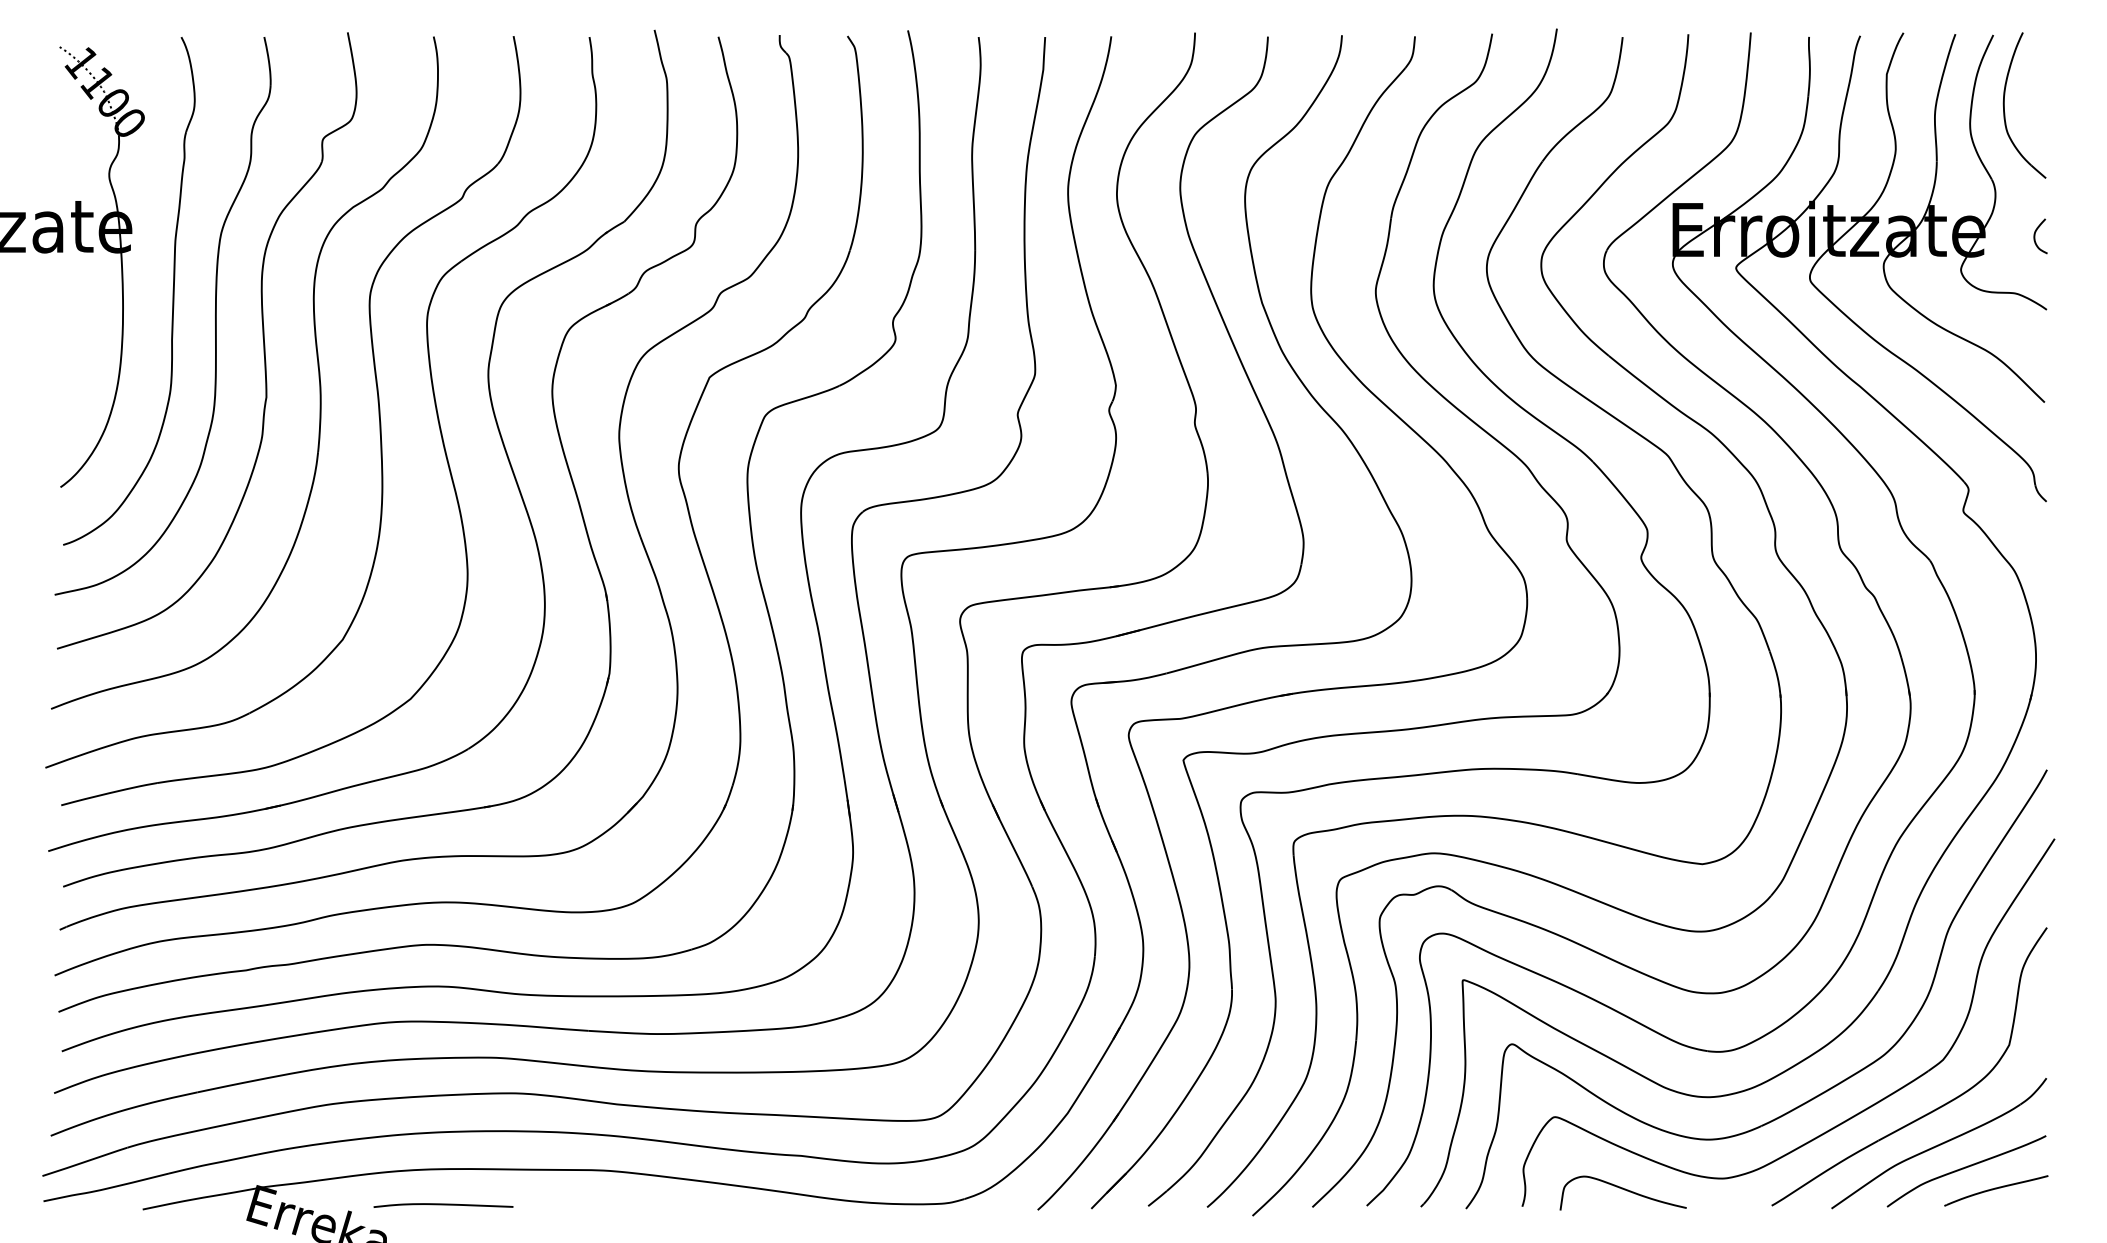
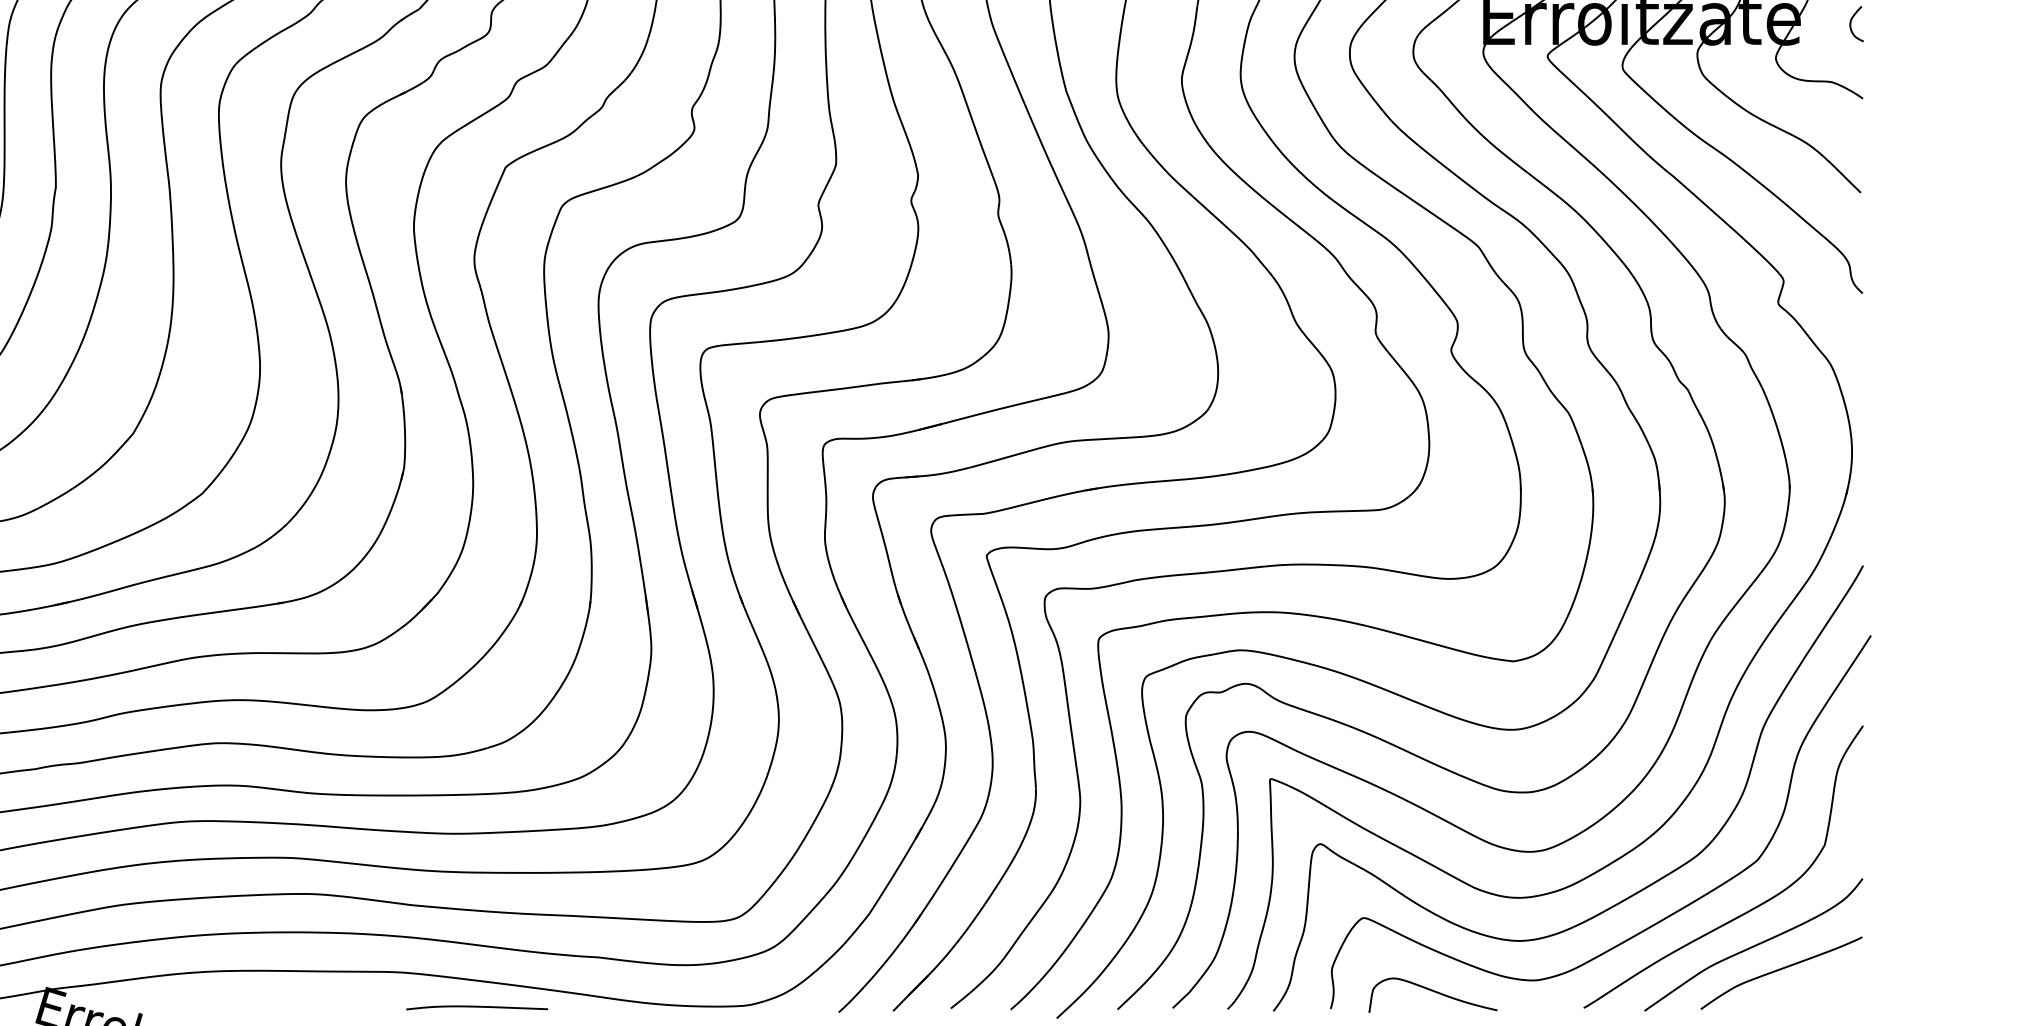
part: (1996, 1190) -> (1811, 992), removed
curve: (443, 1205) -> (477, 1007), moved

